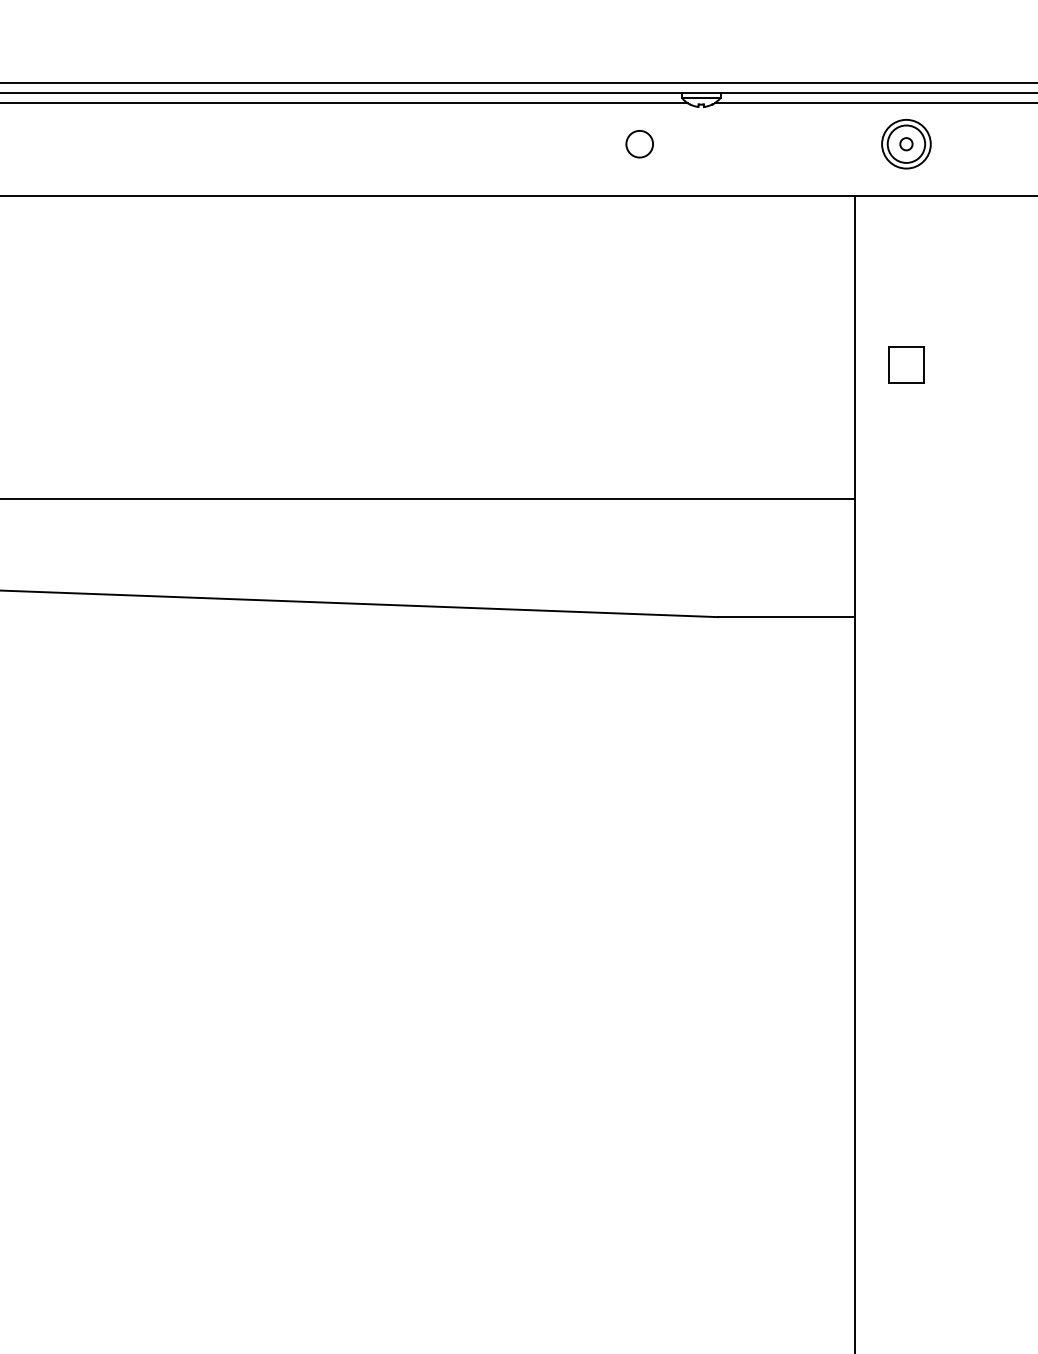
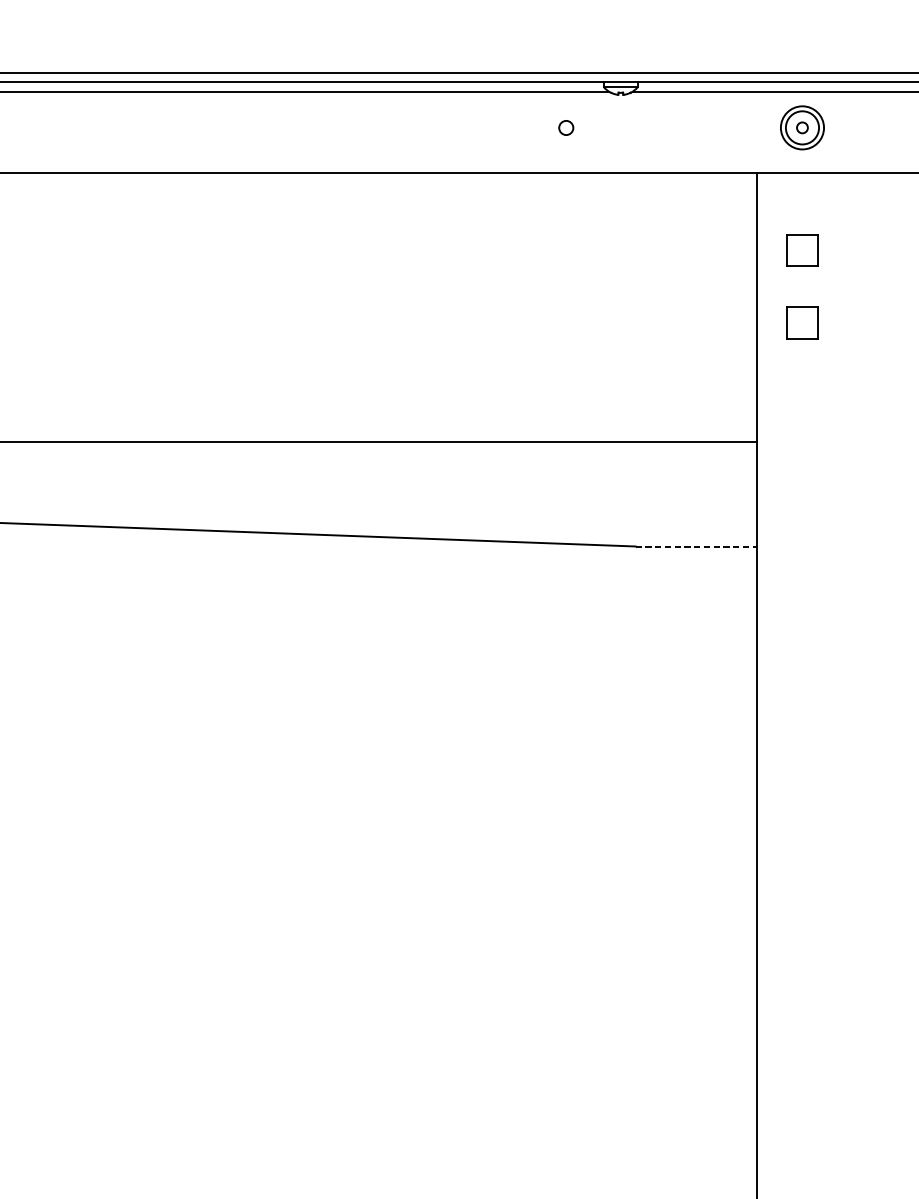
circle: (639, 144) -> (566, 128), size x0.6
part: (906, 282) -> (802, 250), added
line: (786, 617) -> (696, 546), solid -> dashed

